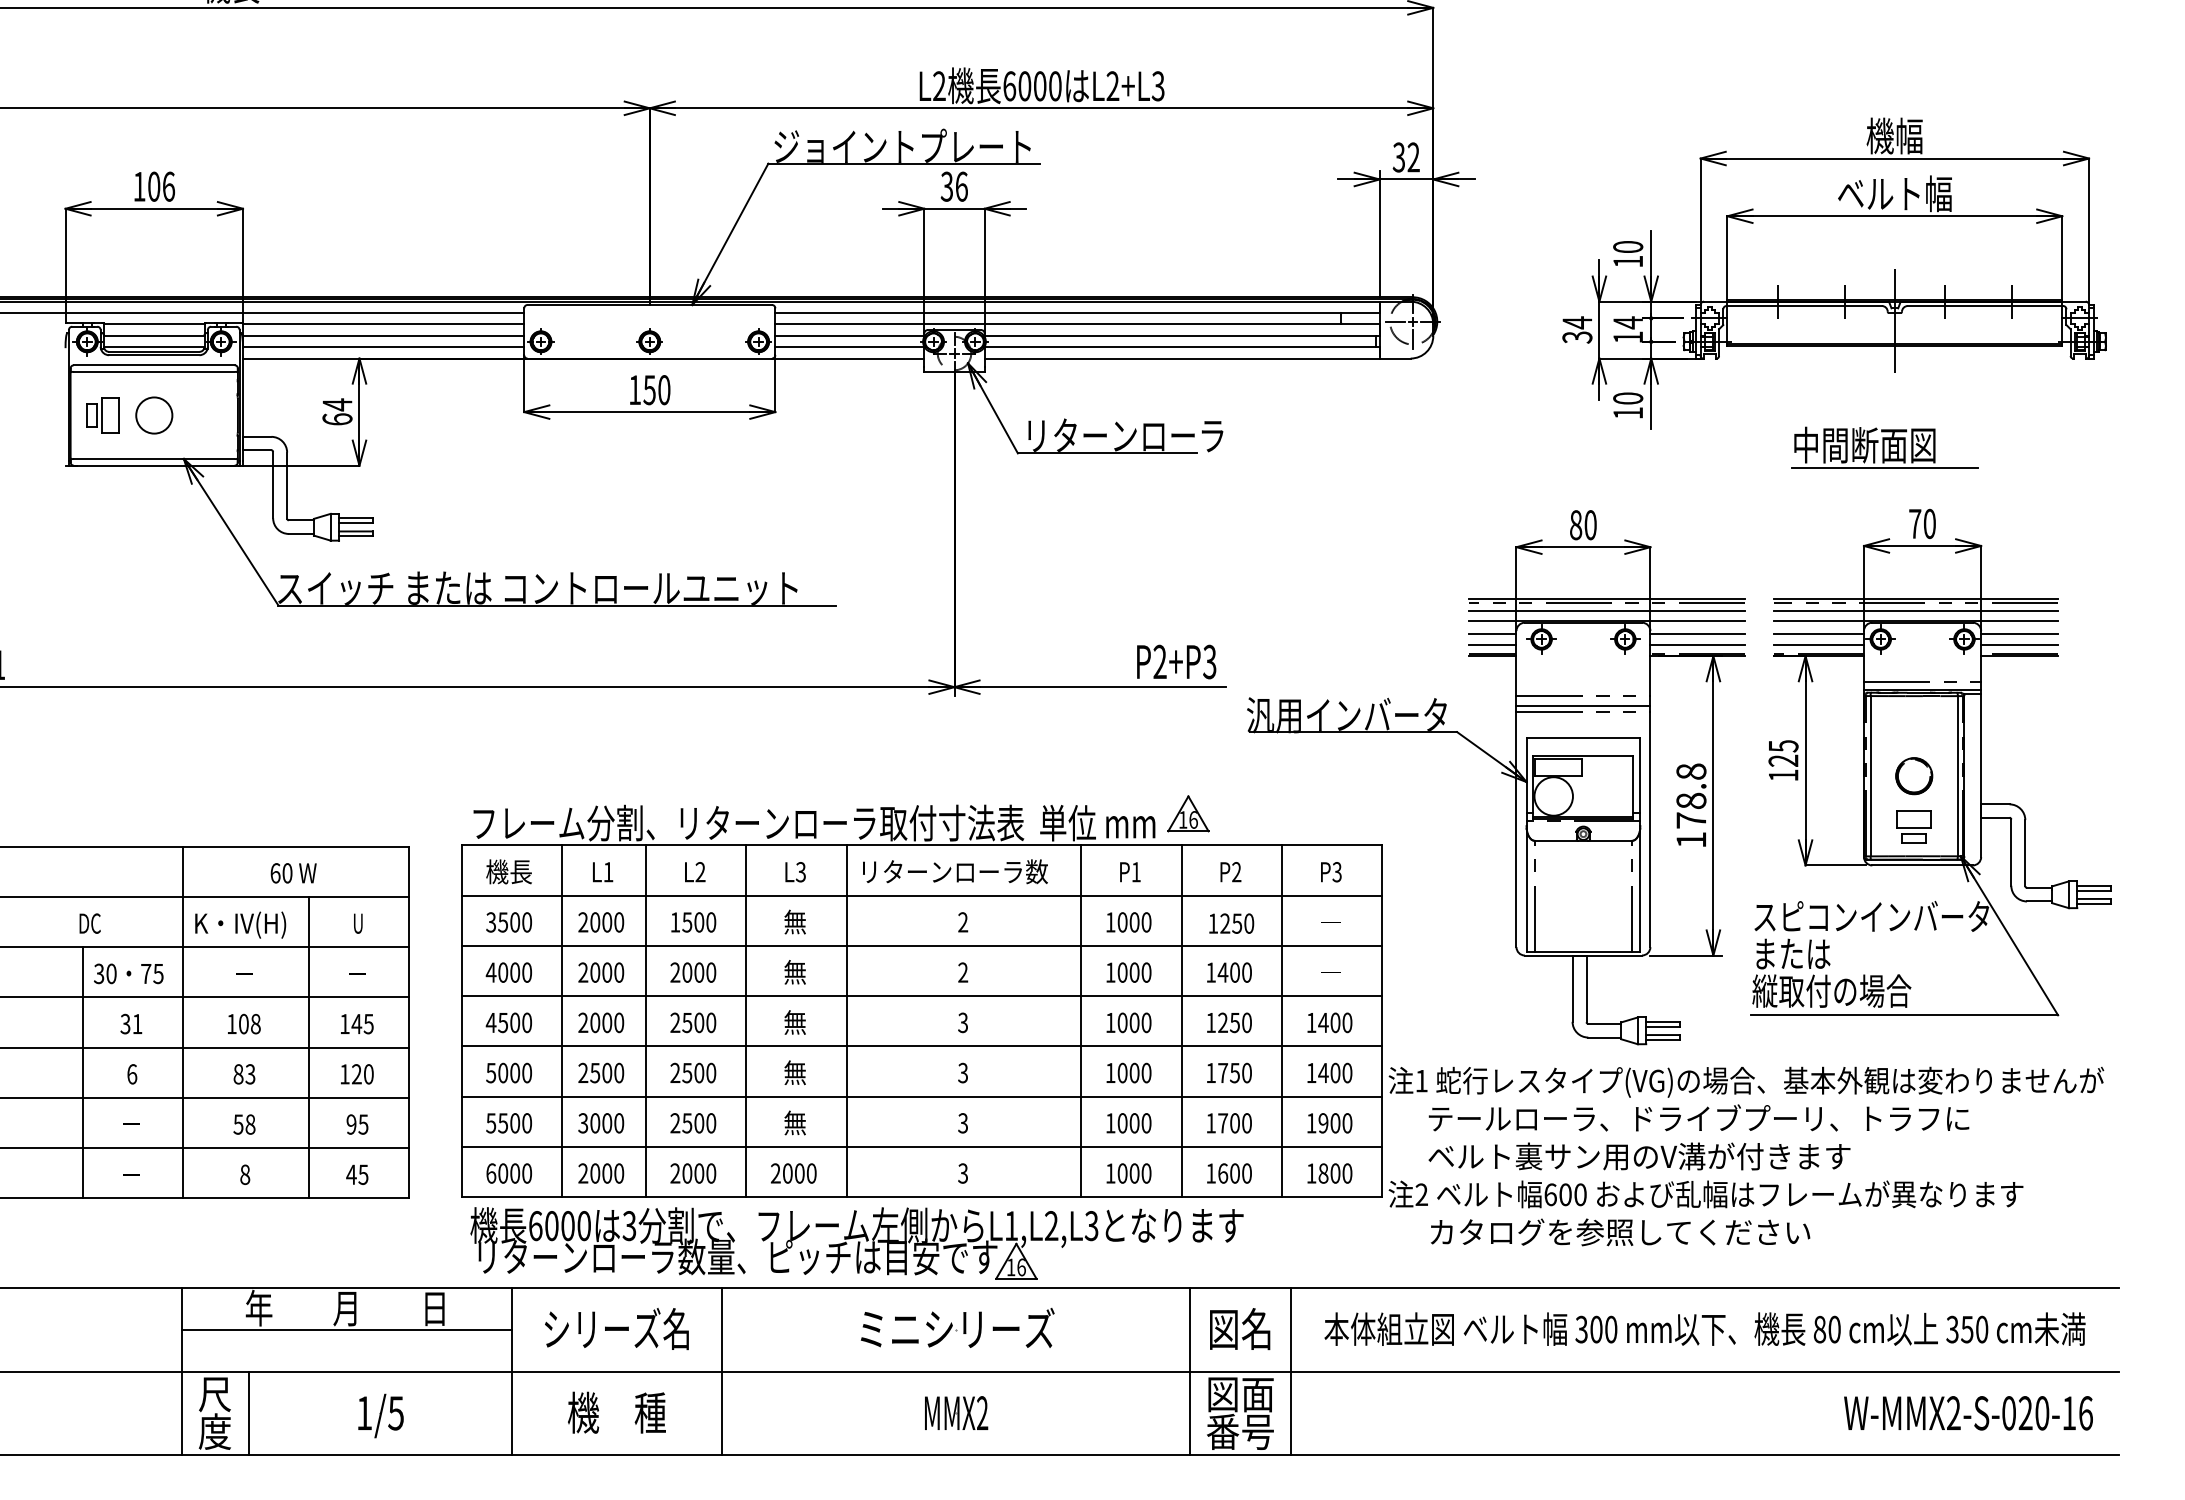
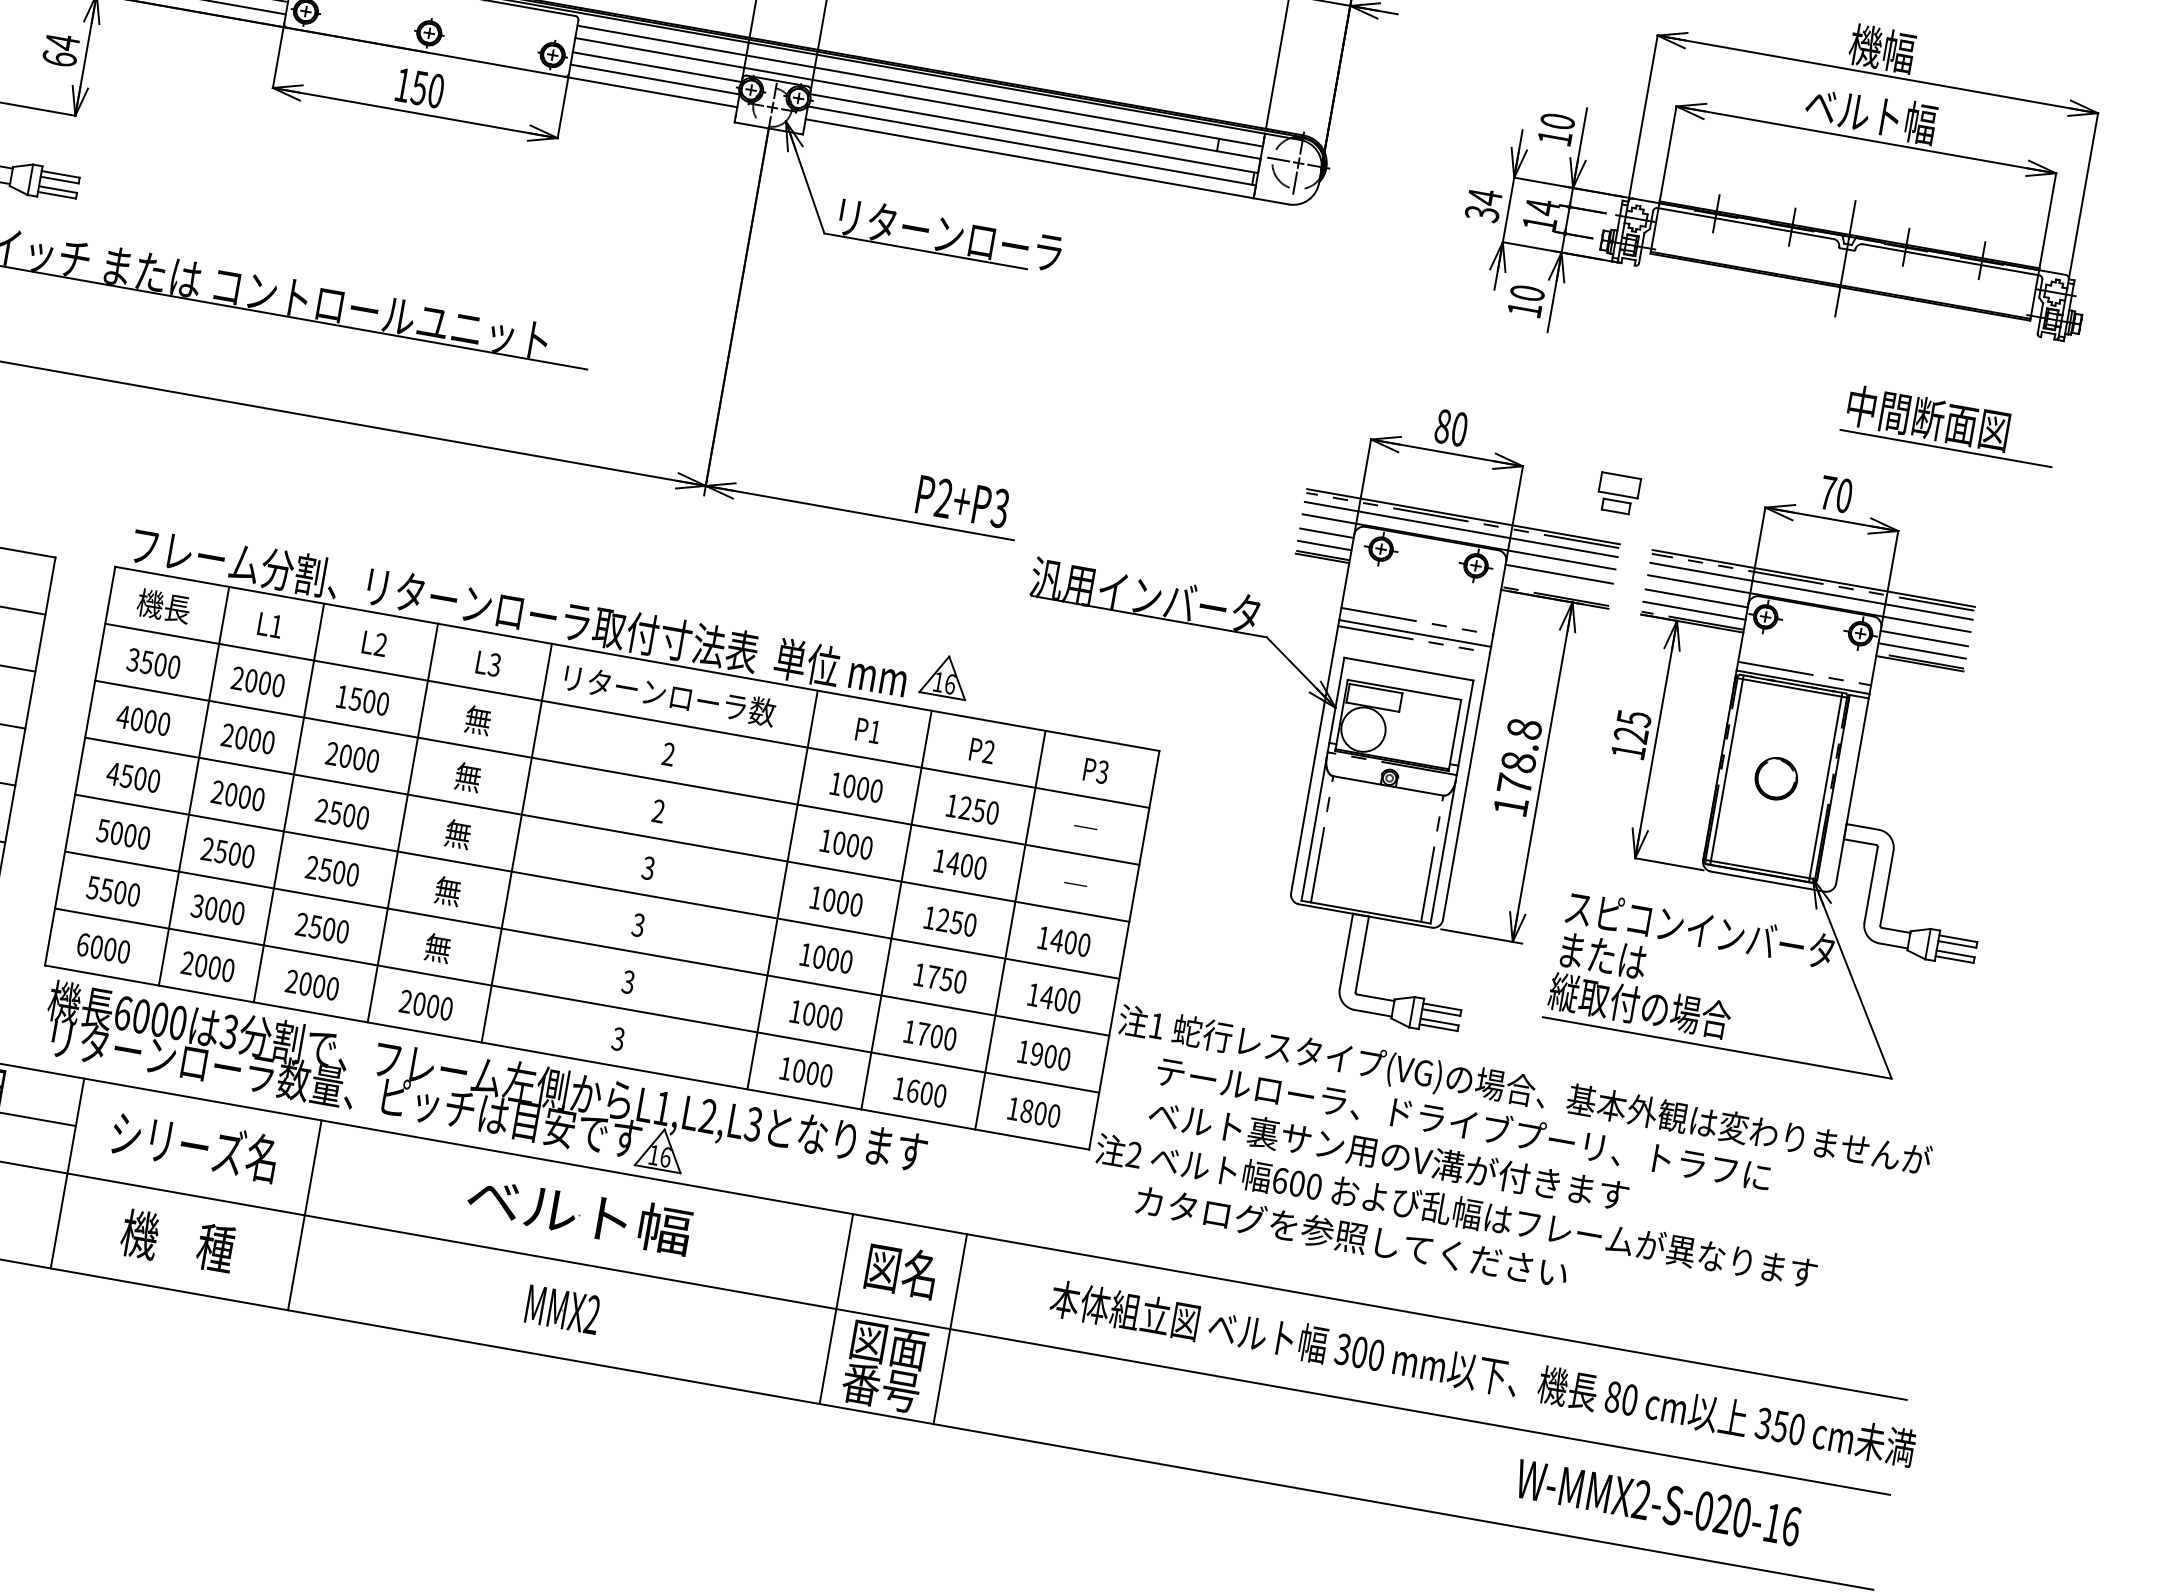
part: (1884, 447) -> (1950, 425), moved
line: (1697, 644) -> (1556, 586), removed
part: (1913, 826) -> (1617, 492), moved
text: (956, 1328) -> (579, 1213), ミニシリーズ -> ベルト幅
text: (1704, 1328) -> (1482, 1372), moved
text: (1968, 1413) -> (1658, 1503), moved

